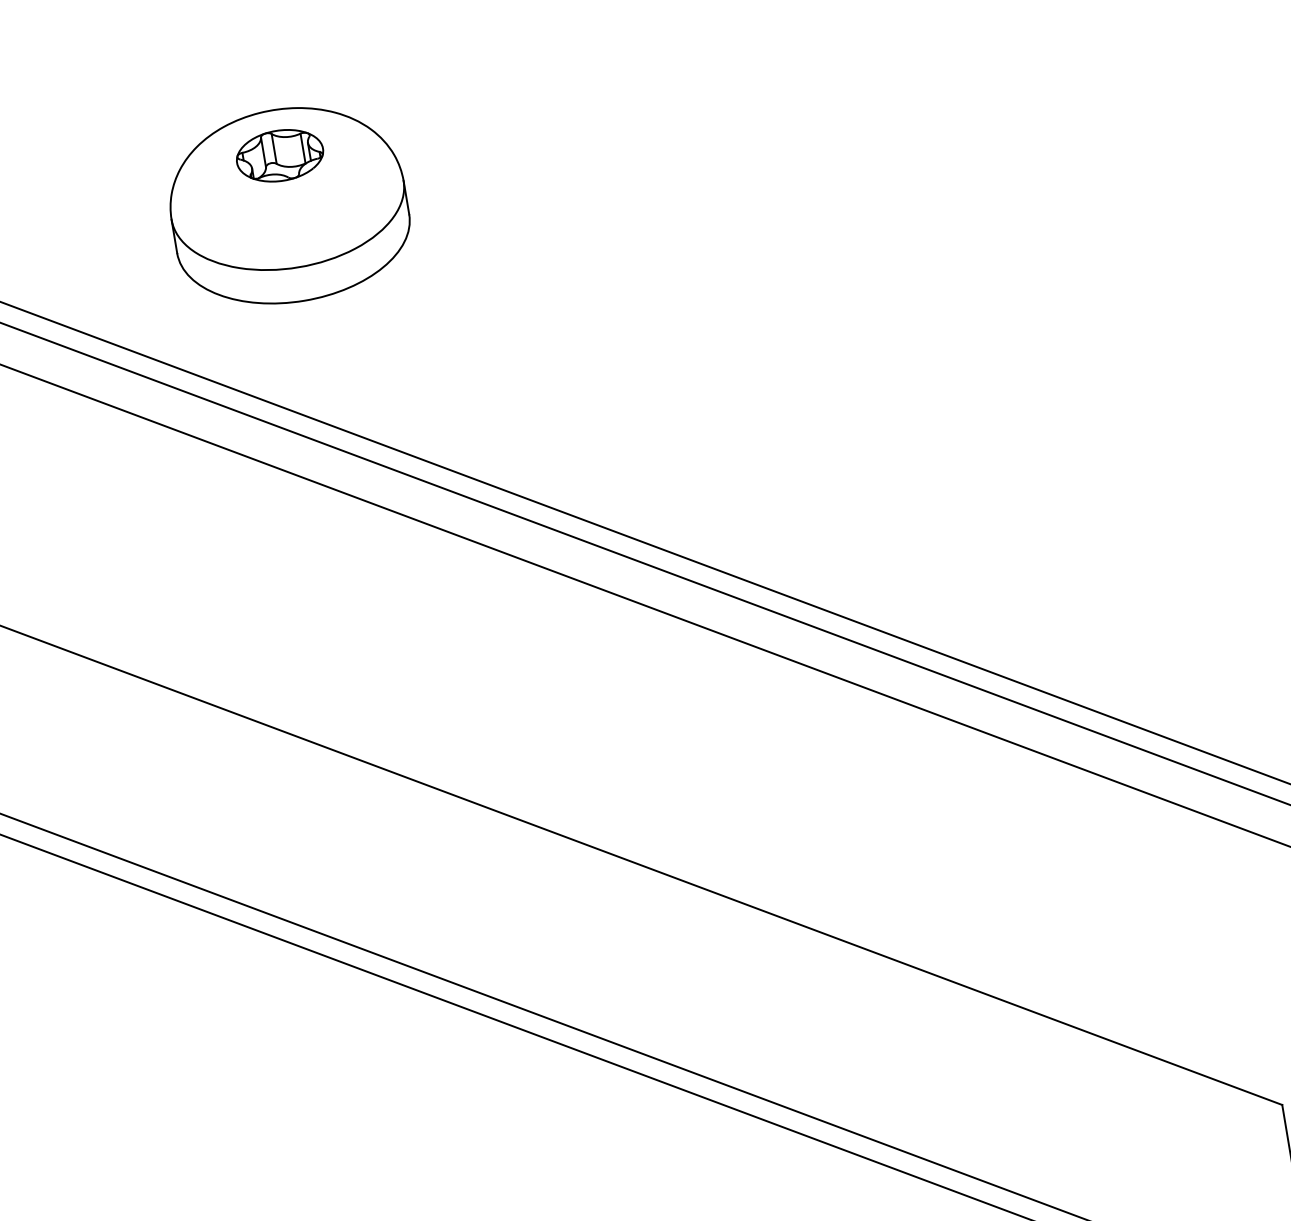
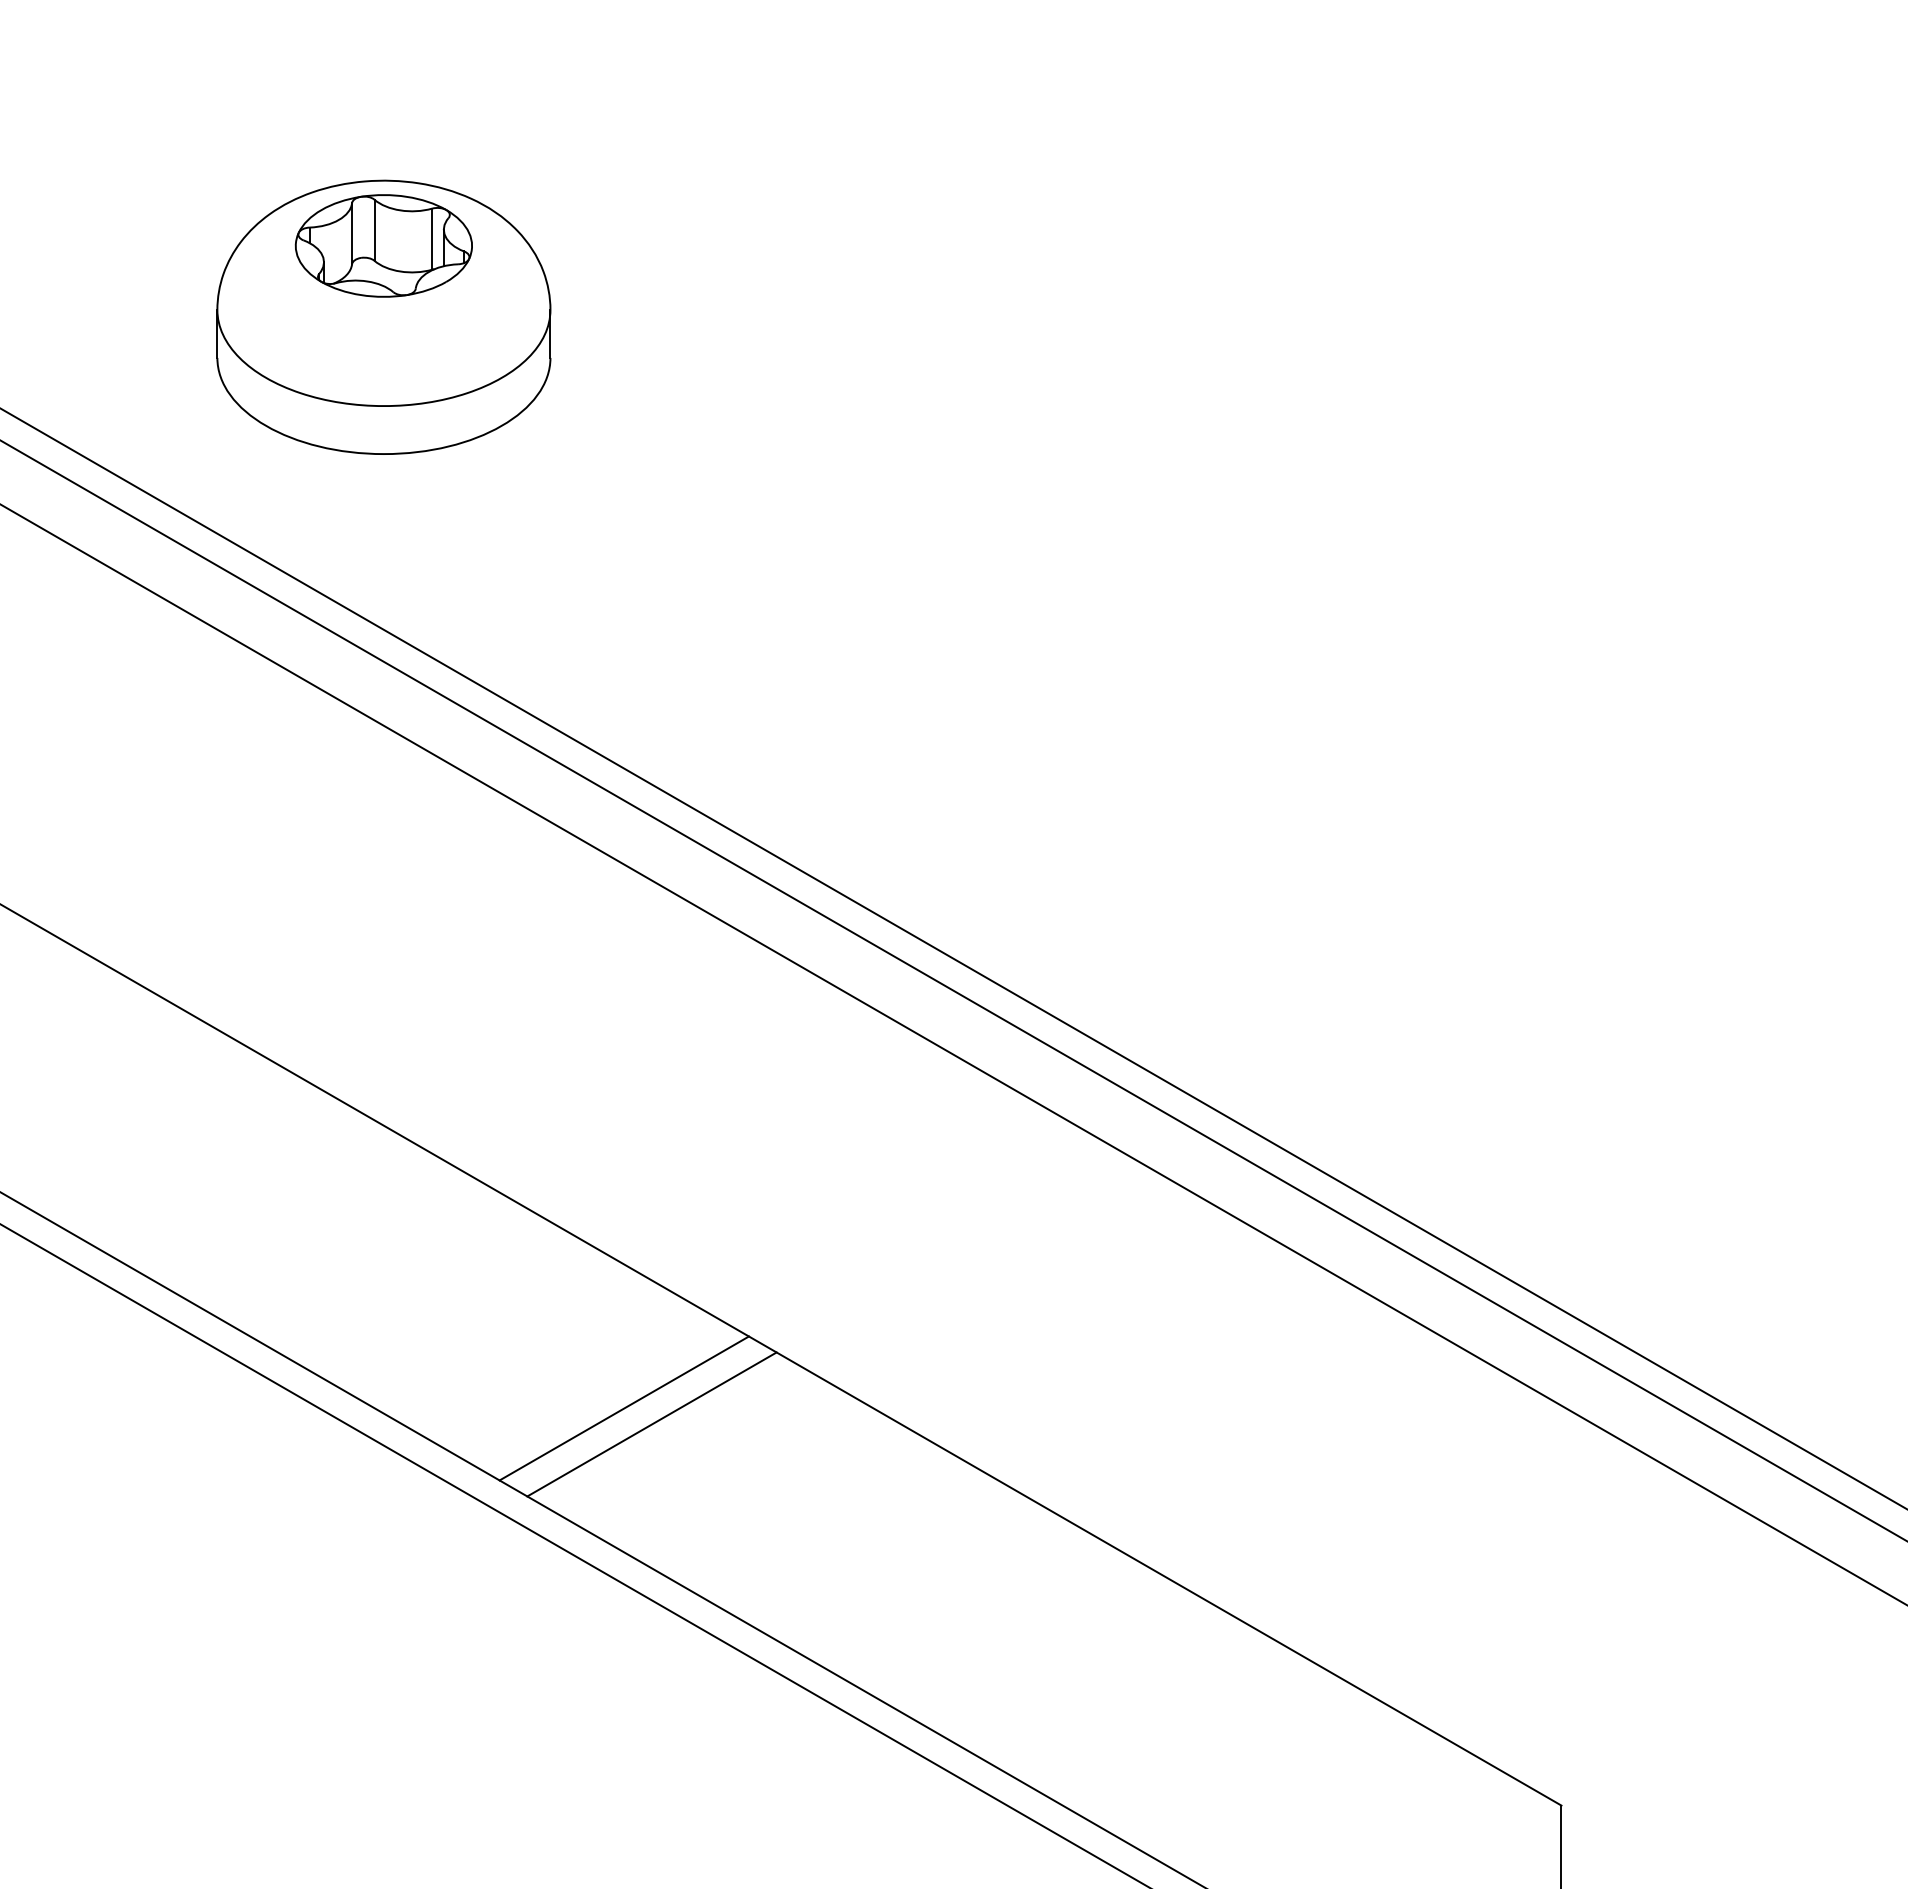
part: (279, 155) -> (383, 245), size x1.43
line: (582, 937) -> (623, 1408), added
line: (603, 945) -> (651, 1424), added

